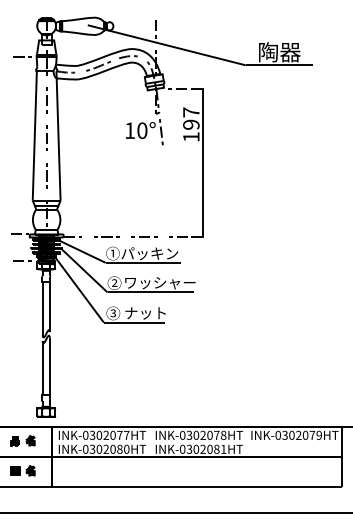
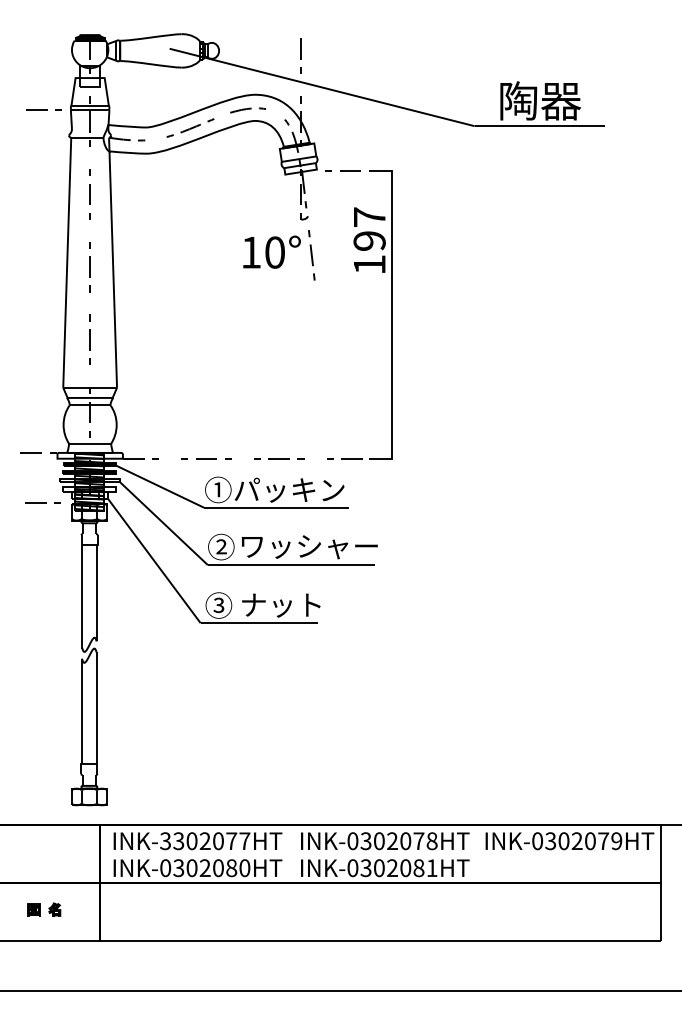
text: (85, 435) -> (165, 841), INK-0302077HT -> INK-3302077HT
part: (22, 440) -> (43, 851), removed
part: (22, 470) -> (43, 908), size x0.7

